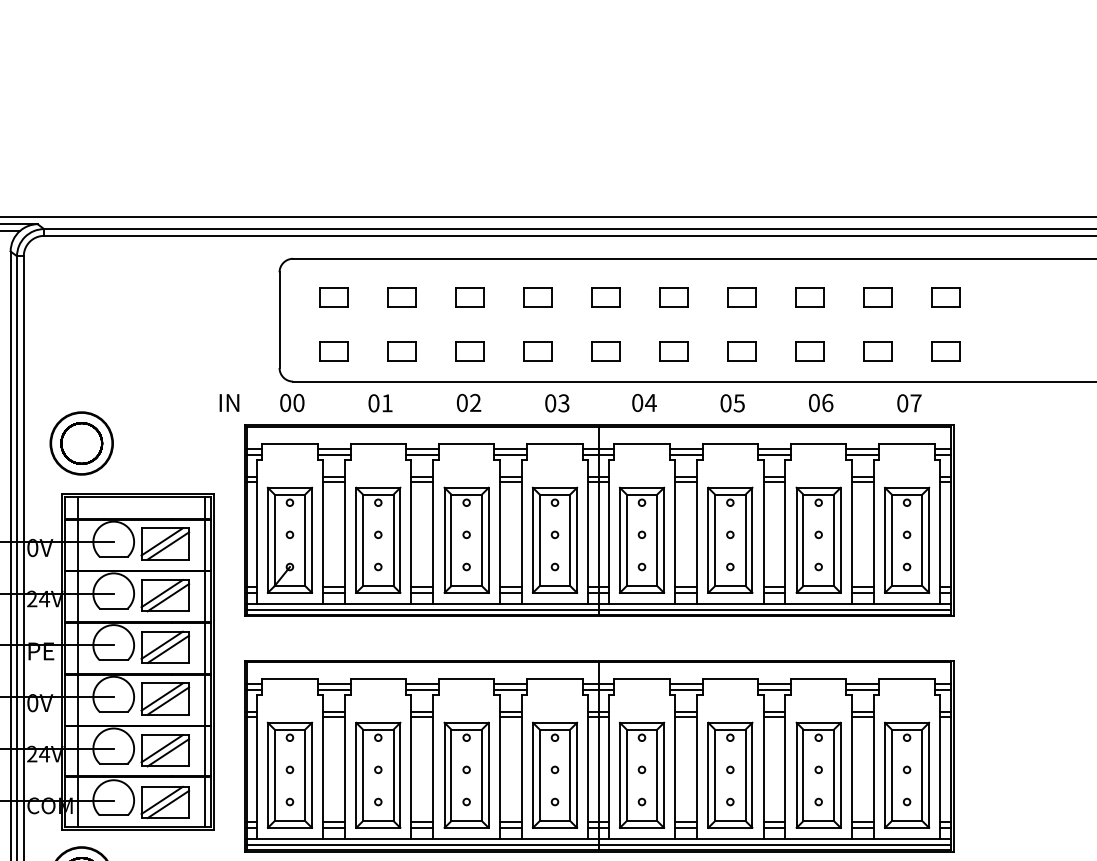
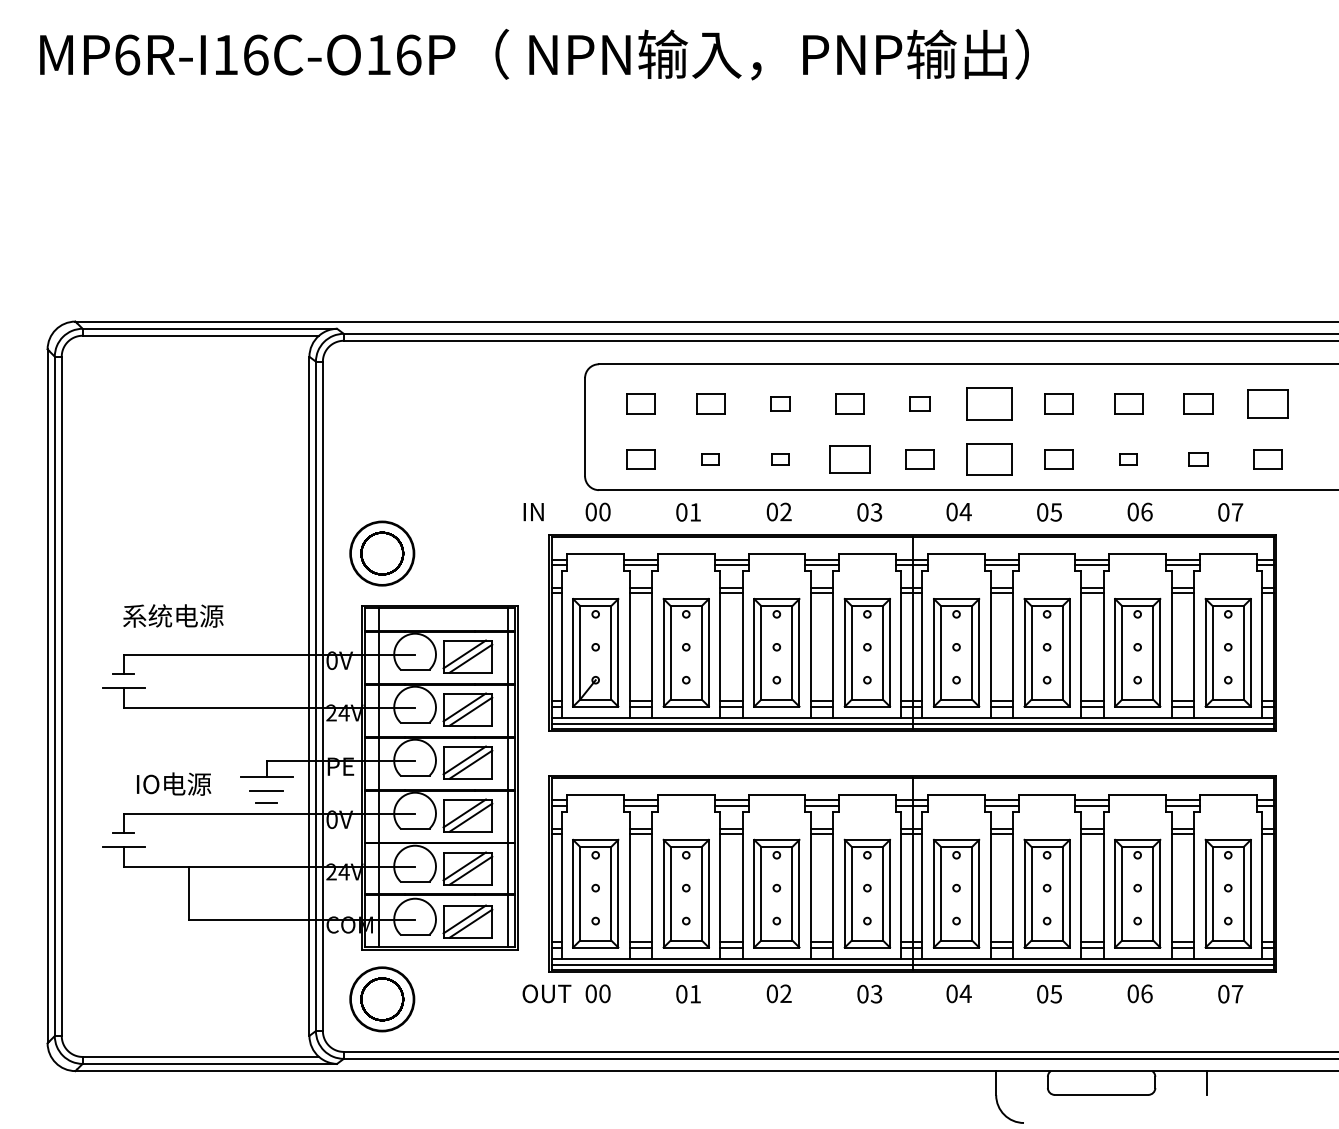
part: (470, 297) -> (780, 403), size x0.7
part: (605, 297) -> (919, 403), size x0.7
part: (674, 297) -> (989, 403), size x1.6
part: (945, 297) -> (1267, 403), size x1.4
part: (401, 351) -> (710, 459), size x0.6
part: (470, 351) -> (780, 459), size x0.6
part: (537, 351) -> (849, 459), size x1.4
part: (674, 351) -> (989, 459), size x1.6
part: (809, 351) -> (1128, 459), size x0.6
part: (878, 351) -> (1198, 459), size x0.7

